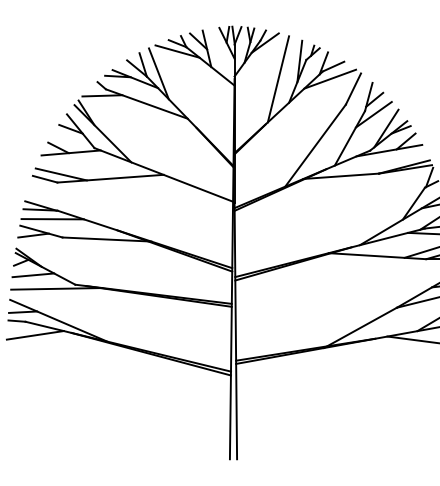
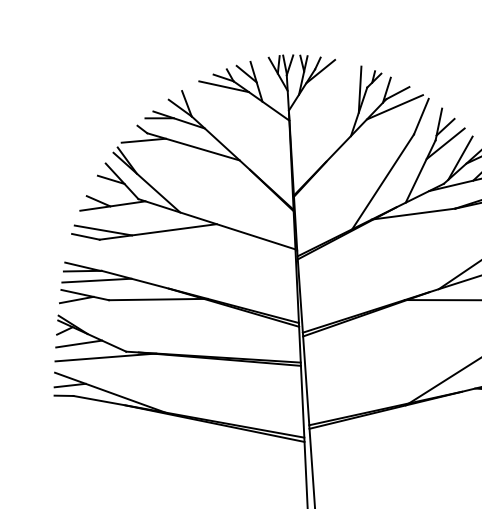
line: (158, 73) -> (204, 112), removed
line: (278, 79) -> (337, 111), removed
line: (34, 335) -> (84, 410), removed

